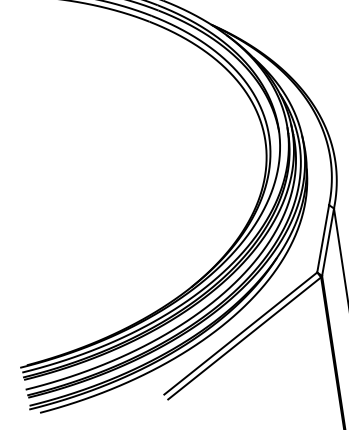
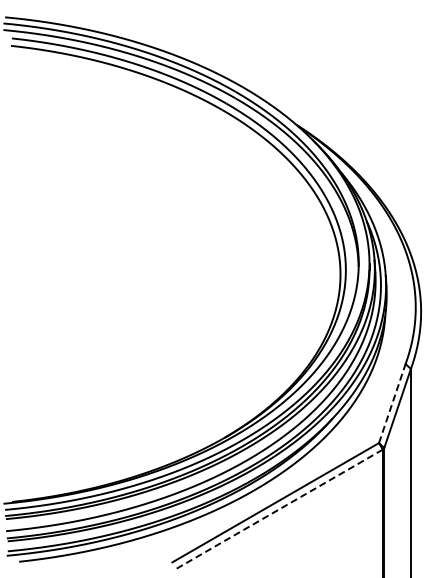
line: (323, 238) -> (392, 403), solid -> dashed
line: (244, 338) -> (279, 509), solid -> dashed

